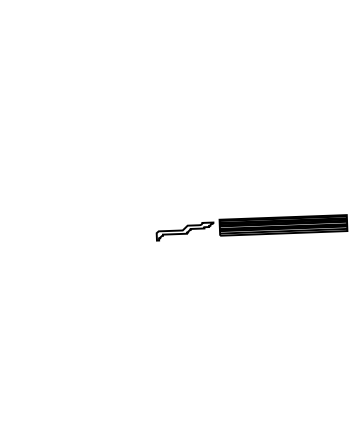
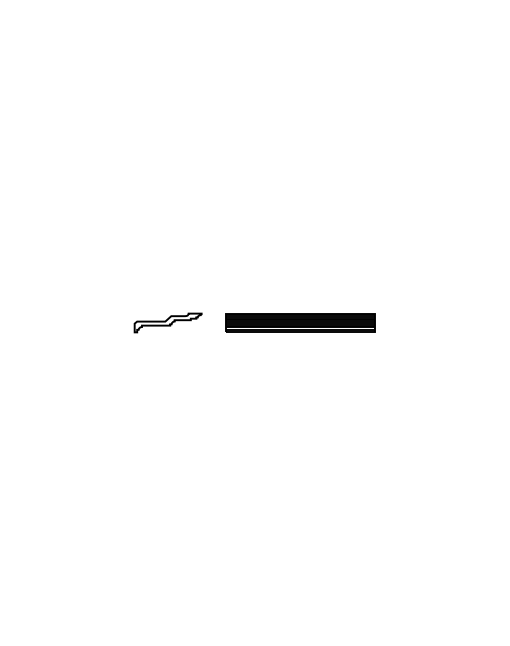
part: (184, 231) -> (167, 322), moved

